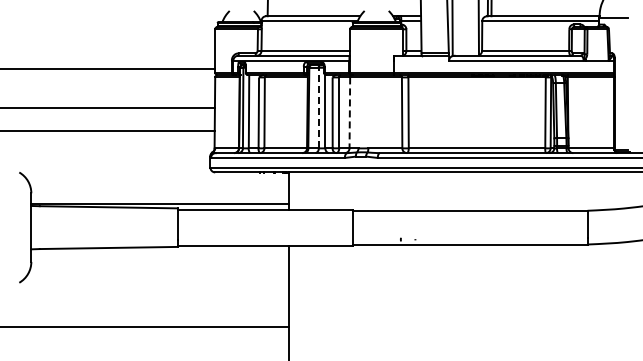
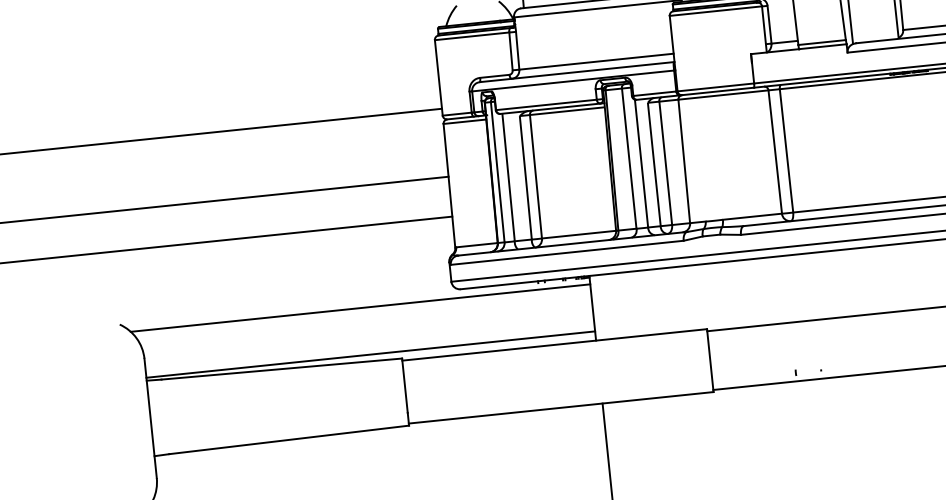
line: (318, 107) -> (628, 157), dashed -> solid
line: (349, 113) -> (683, 162), dashed -> solid
line: (157, 177) -> (361, 308), added

